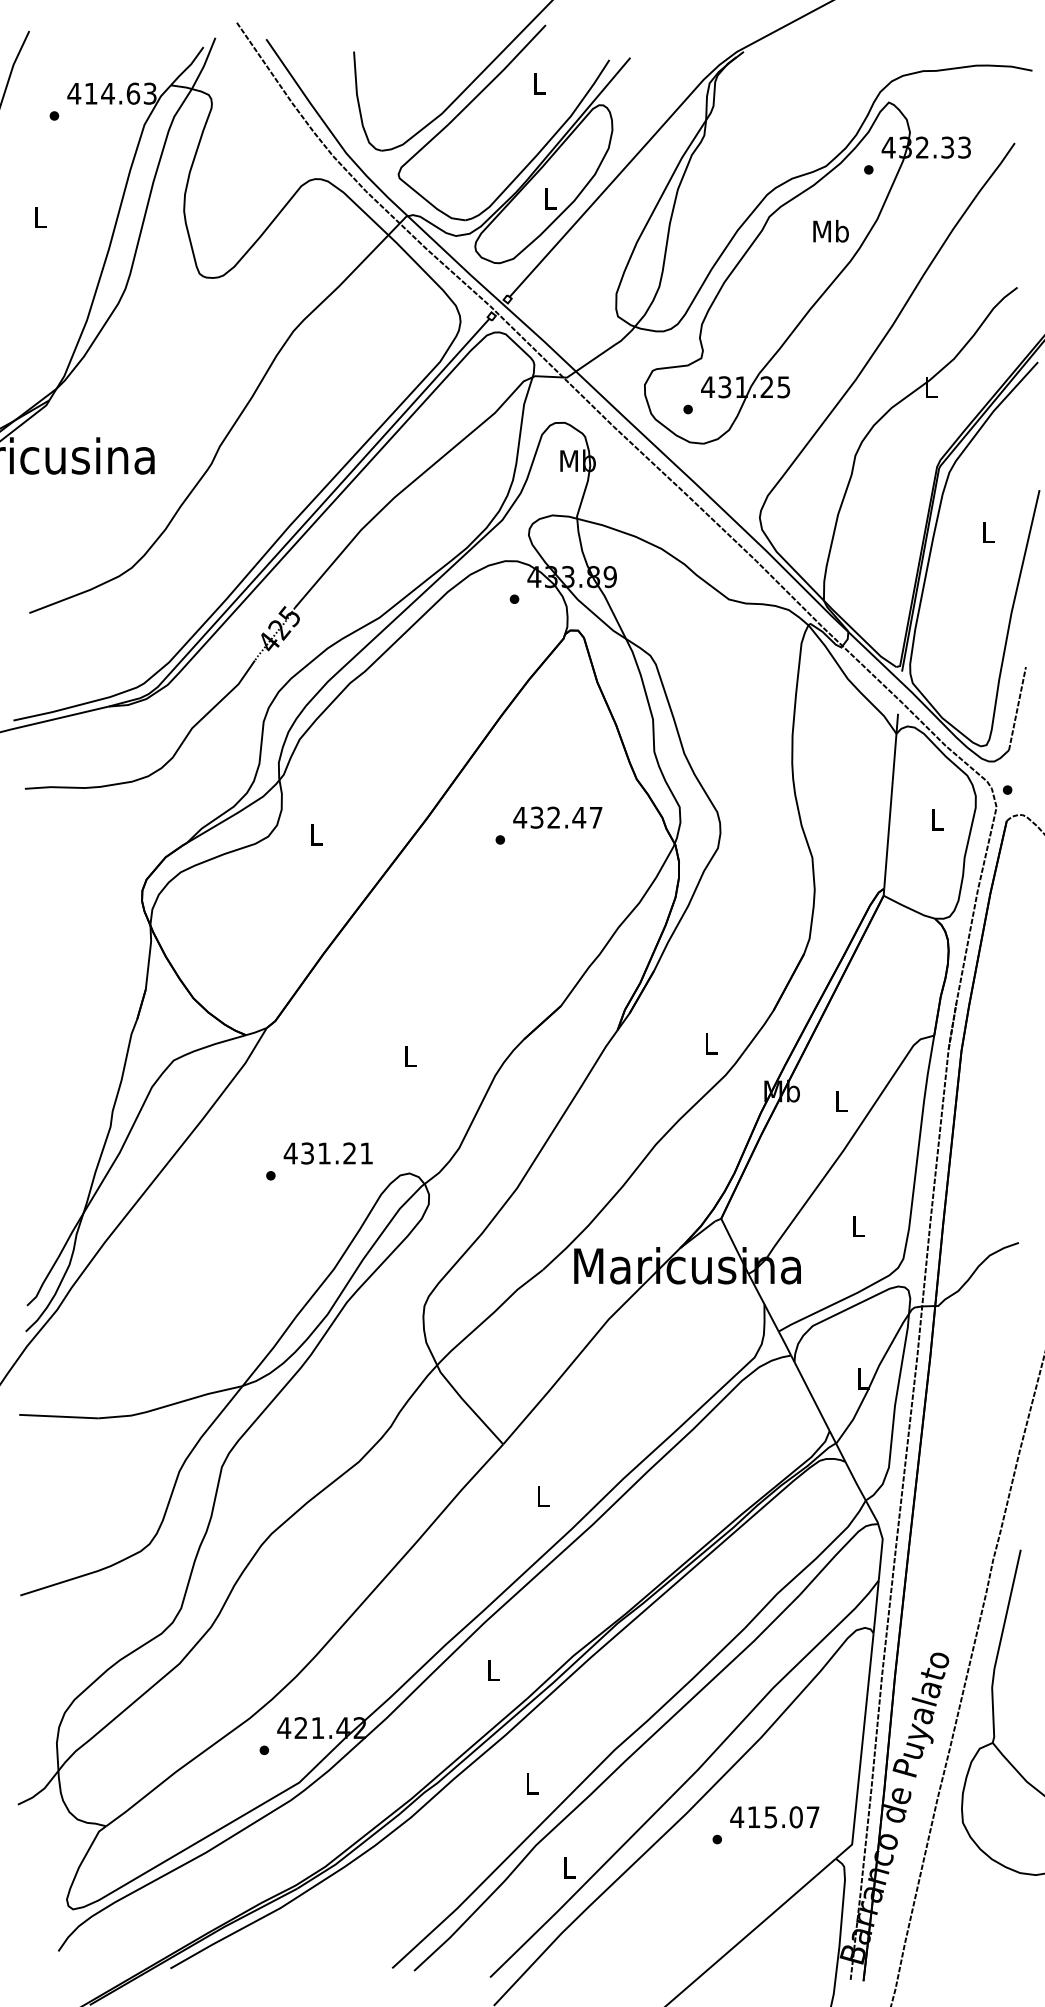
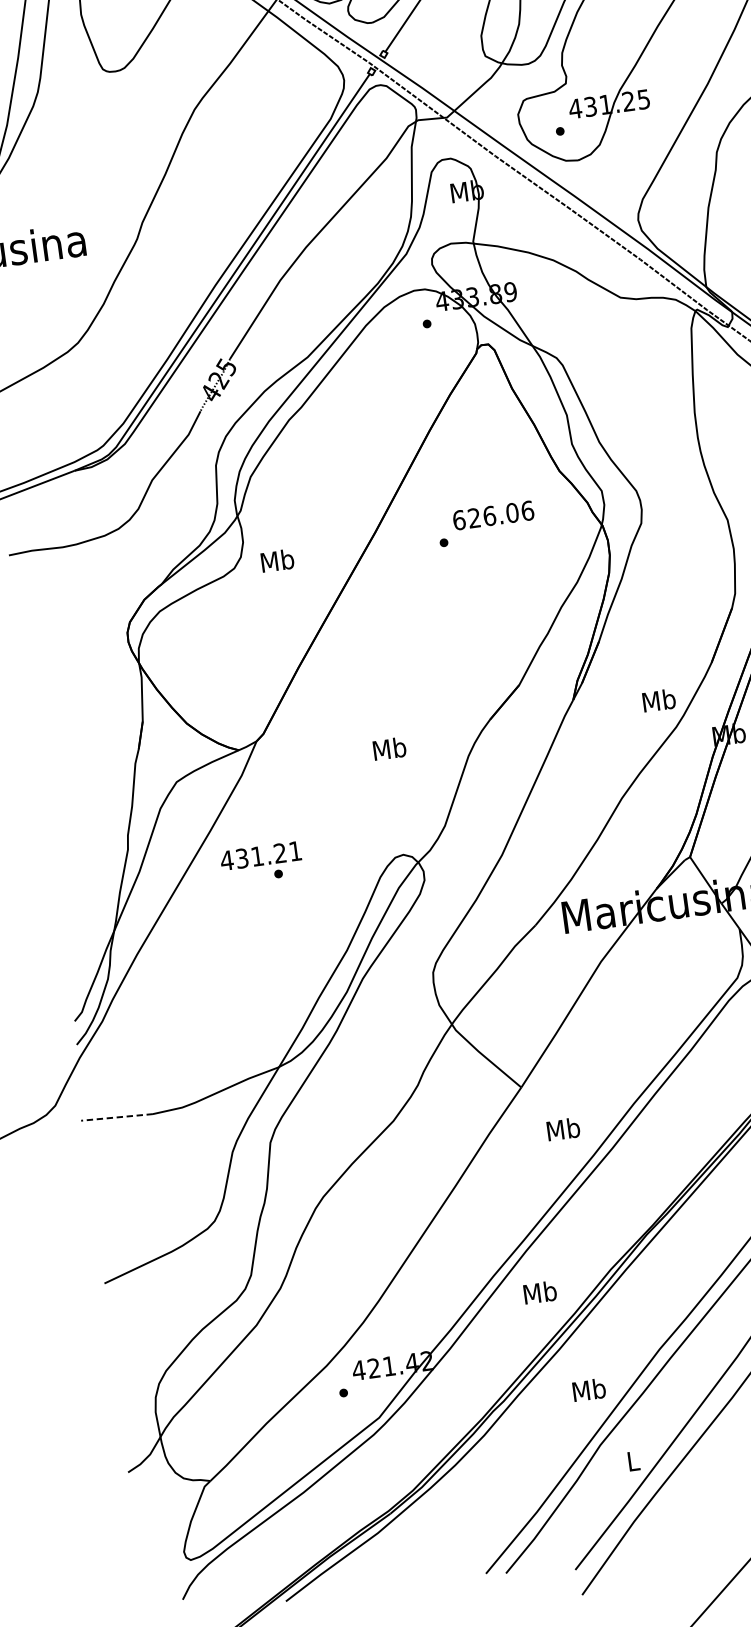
text: (557, 817) -> (492, 515), 432.47 -> 626.06
text: (316, 834) -> (277, 560), L -> Mb
text: (710, 1043) -> (658, 700), L -> Mb
text: (410, 1055) -> (389, 748), L -> Mb
text: (327, 1153) -> (260, 856), moved
line: (58, 1416) -> (116, 1117), solid -> dashed
text: (542, 1495) -> (563, 1128), L -> Mb
text: (493, 1670) -> (540, 1292), L -> Mb
text: (531, 1783) -> (588, 1389), L -> Mb

